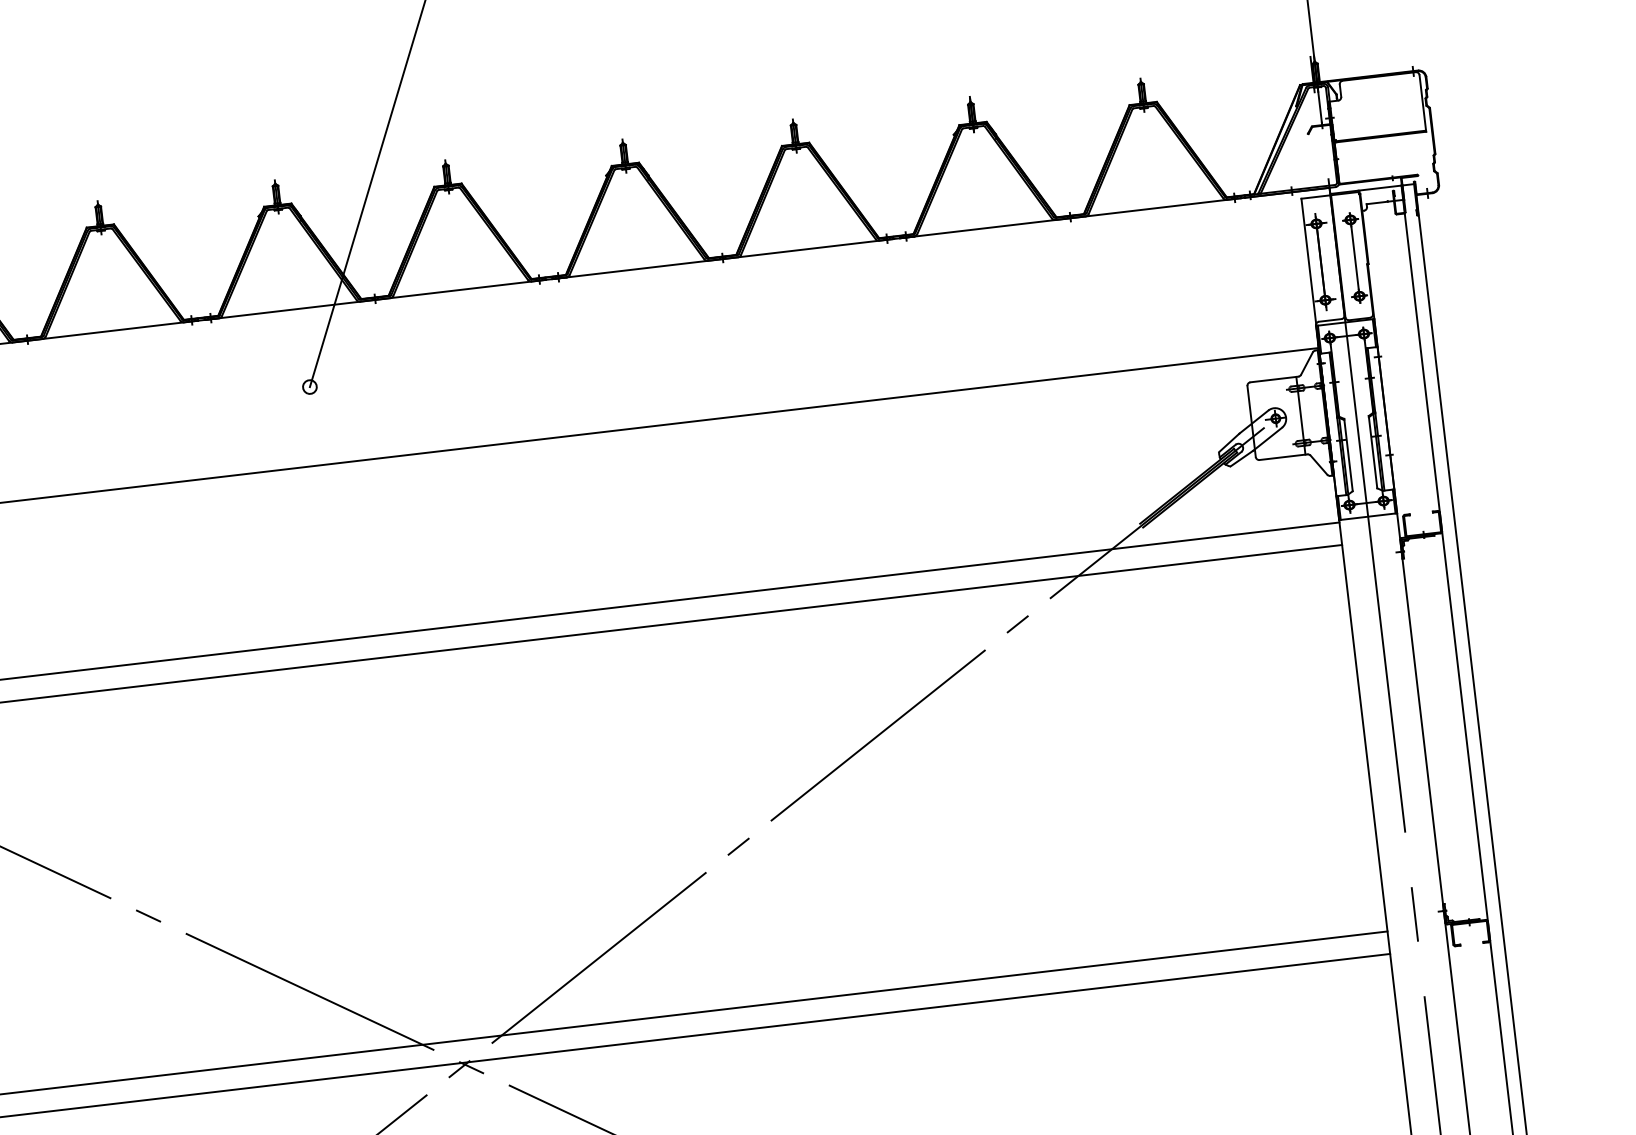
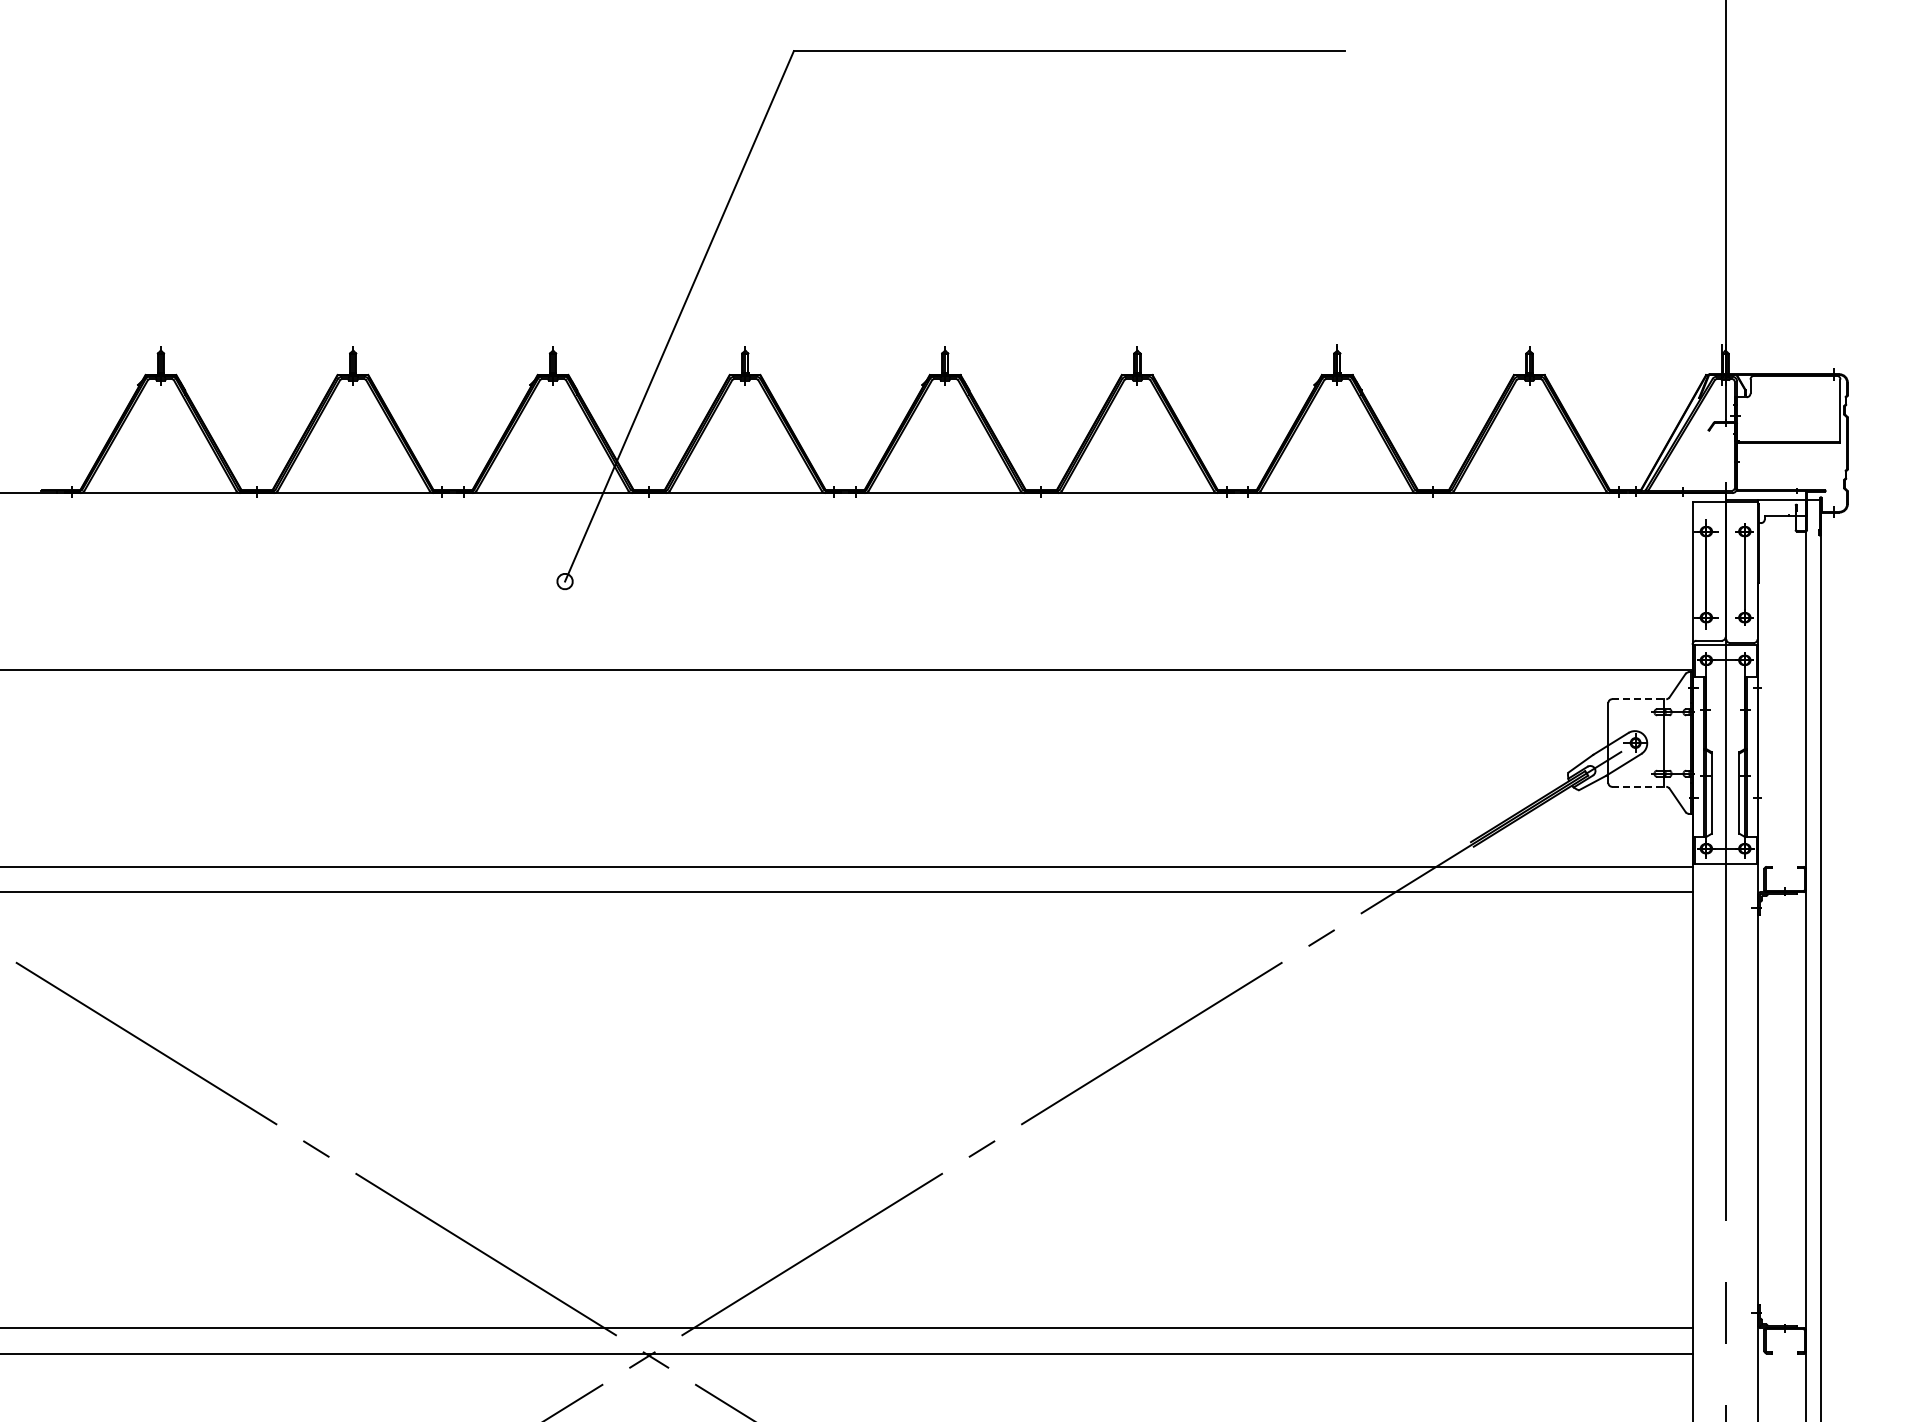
line: (1274, 379) -> (1639, 699), solid -> dashed
line: (1283, 456) -> (1639, 786), solid -> dashed

